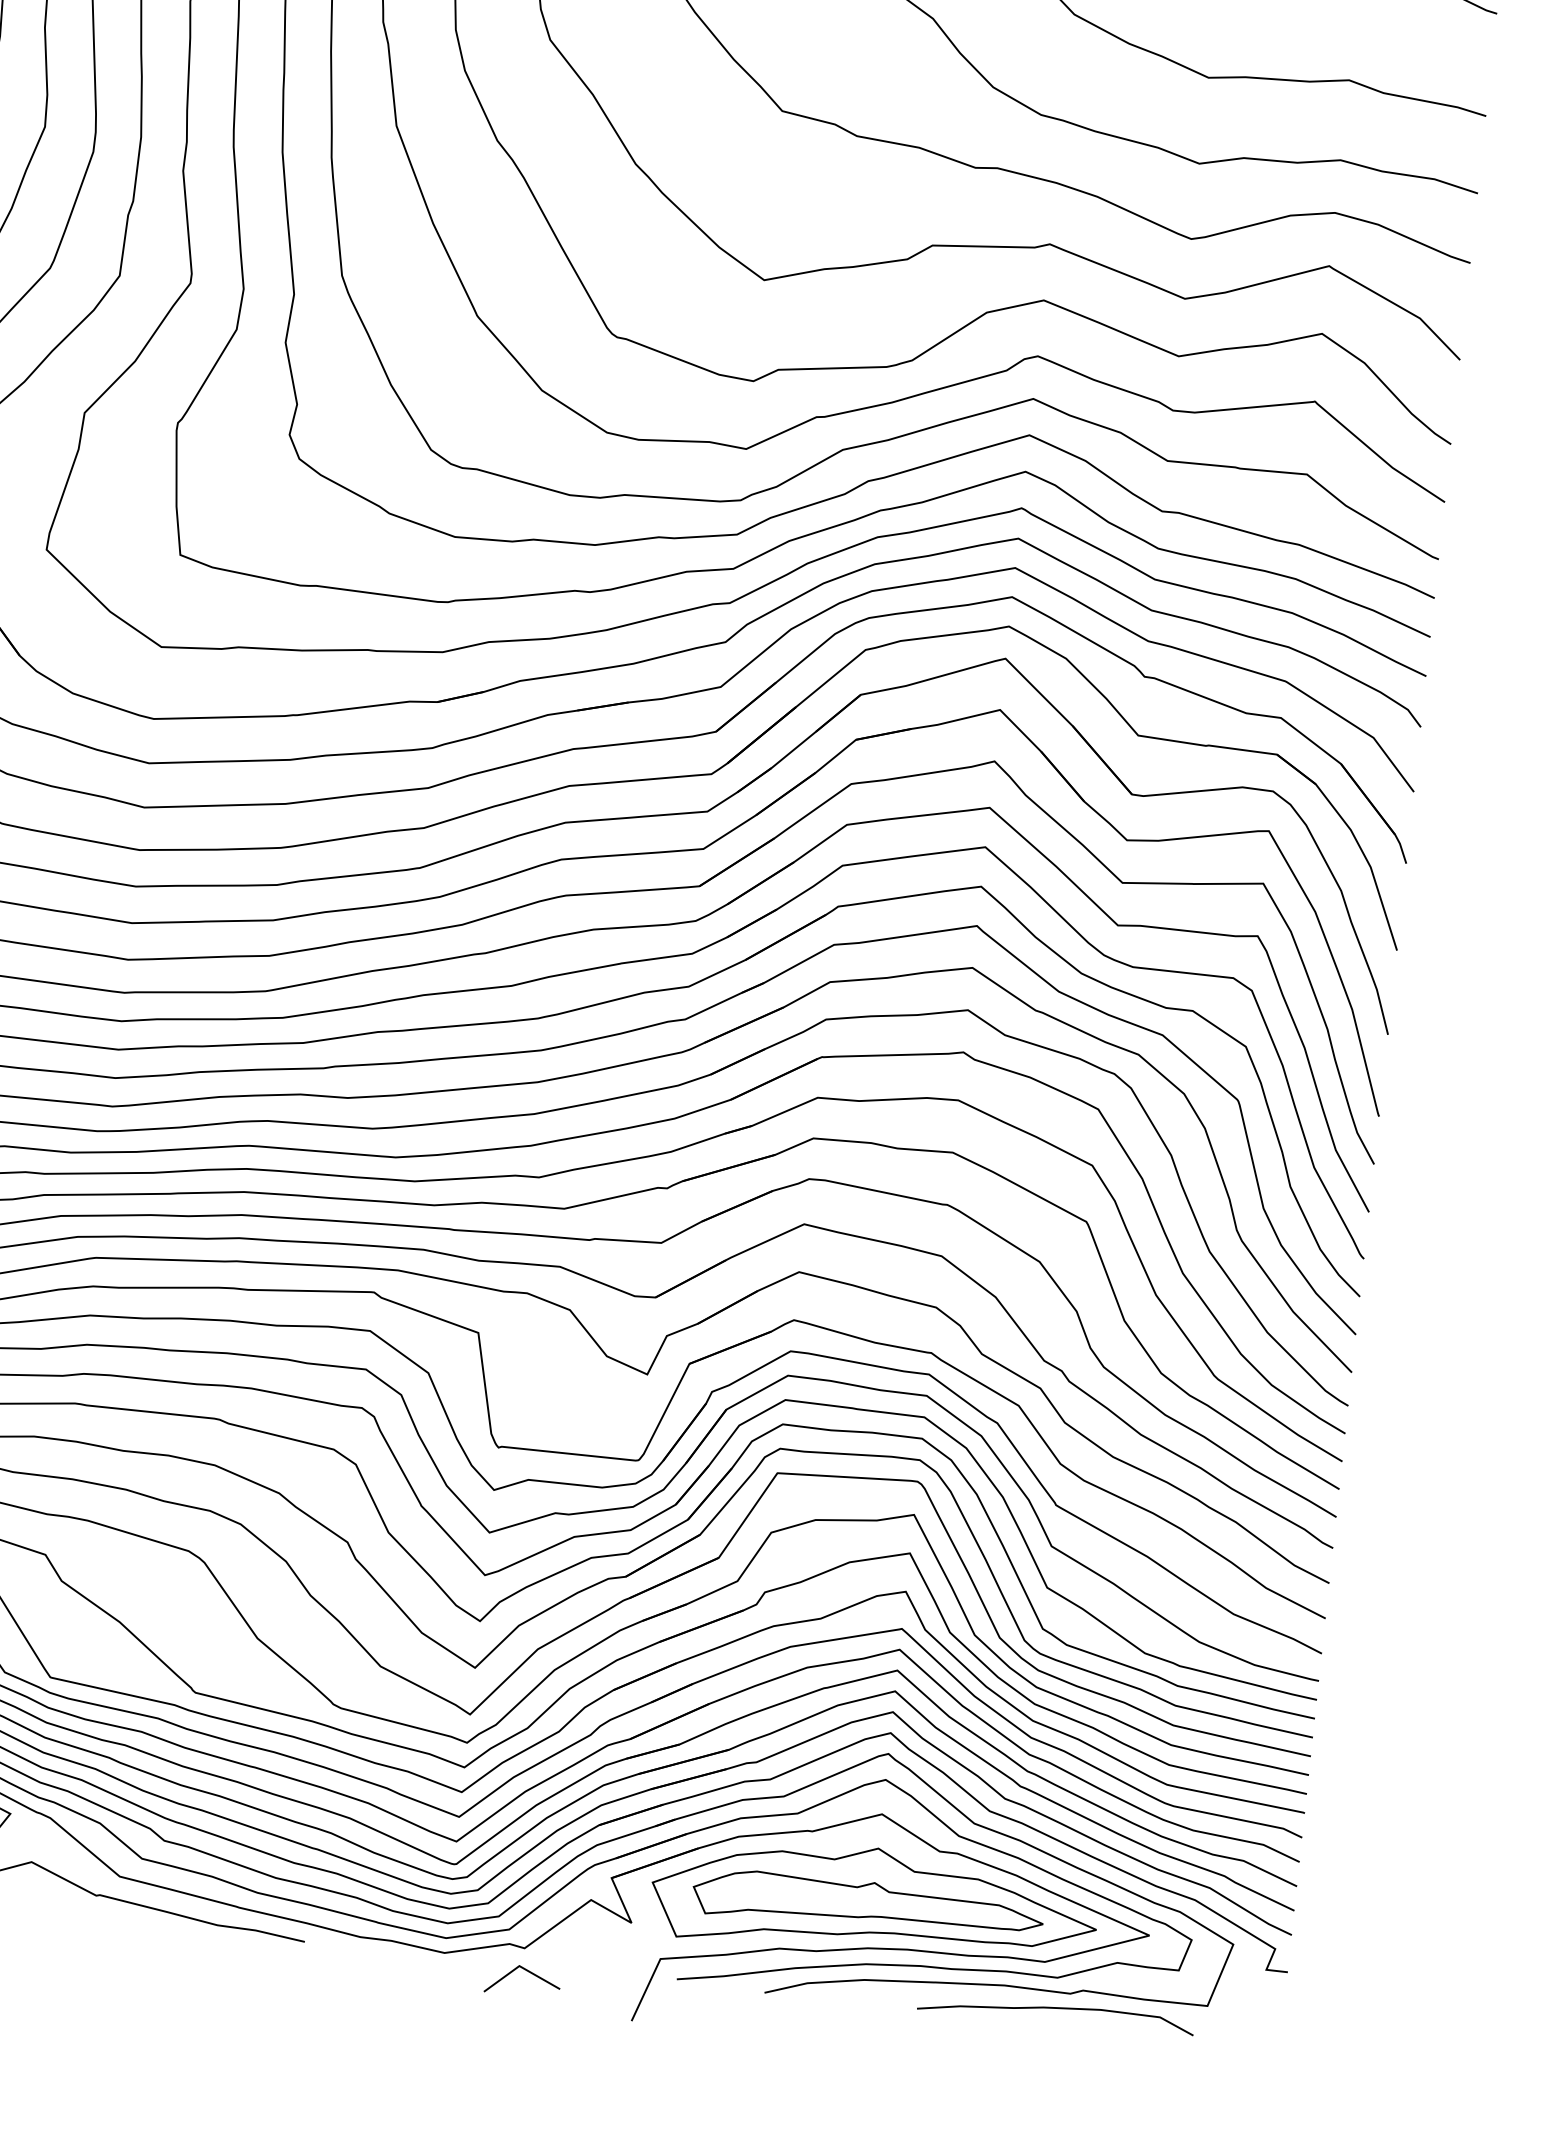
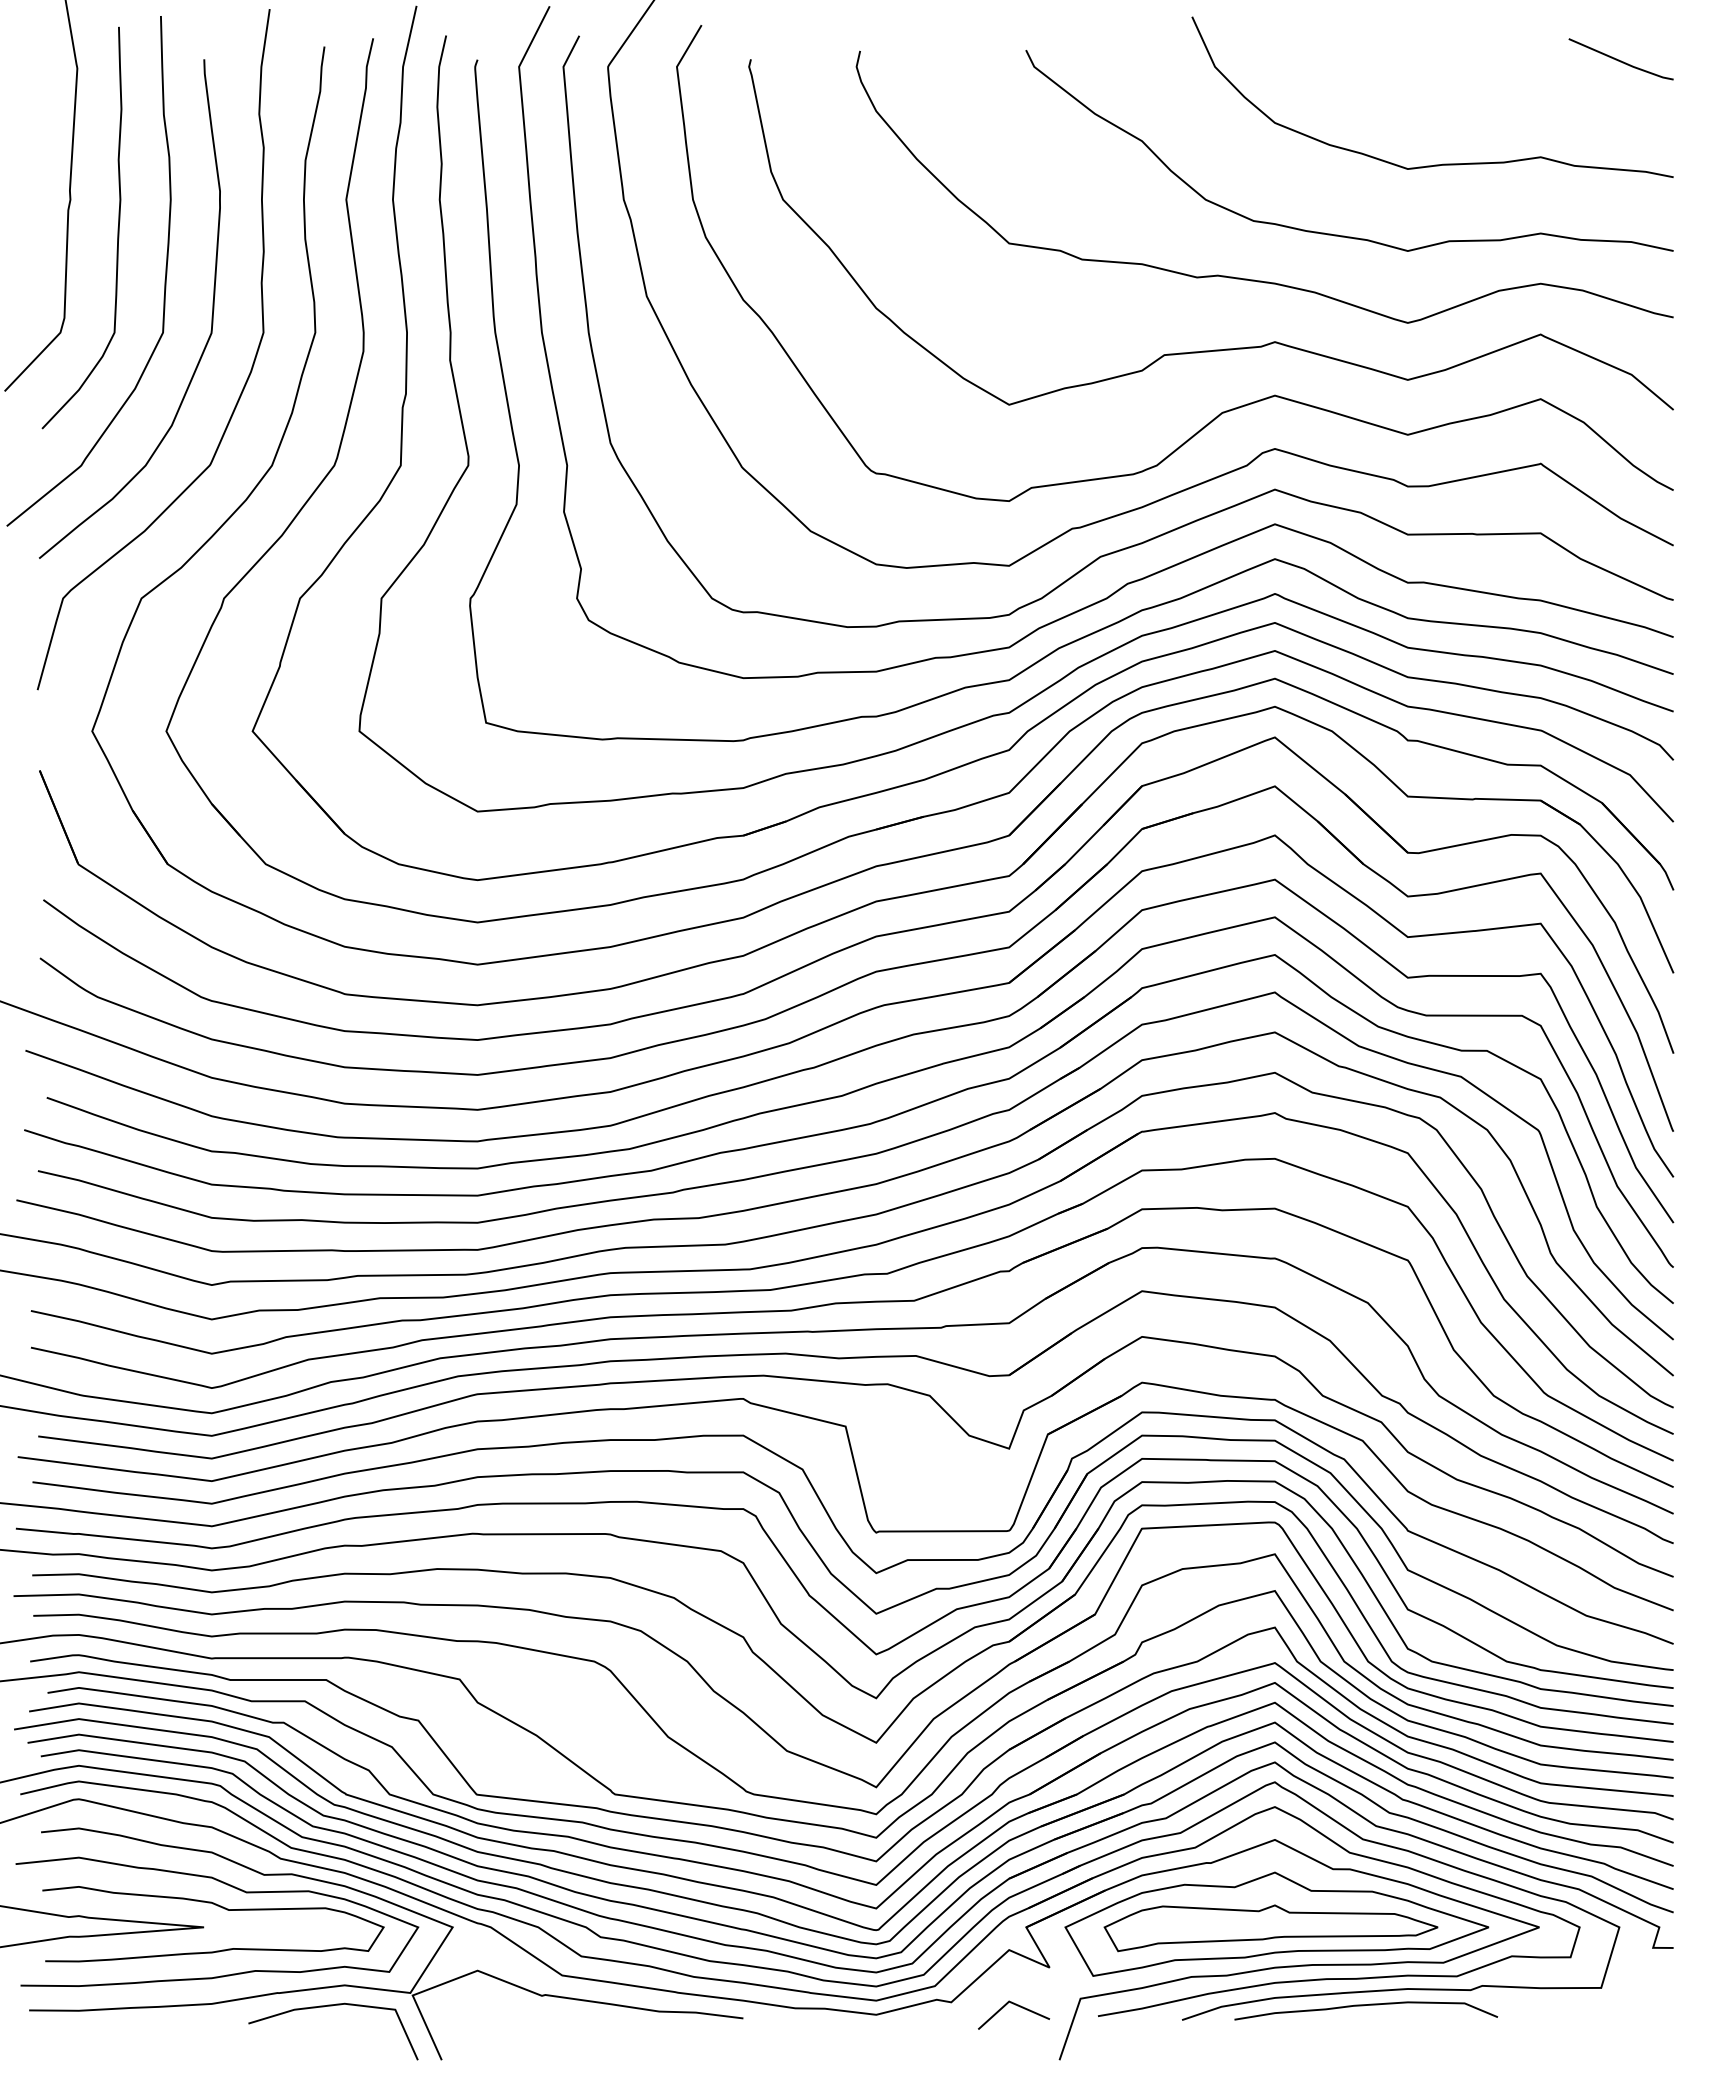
line: (527, 1972) -> (1017, 2006), moved
curve: (1056, 2008) -> (1366, 2005), moved

